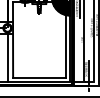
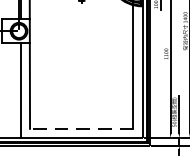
line: (38, 77) -> (80, 128), solid -> dashed

